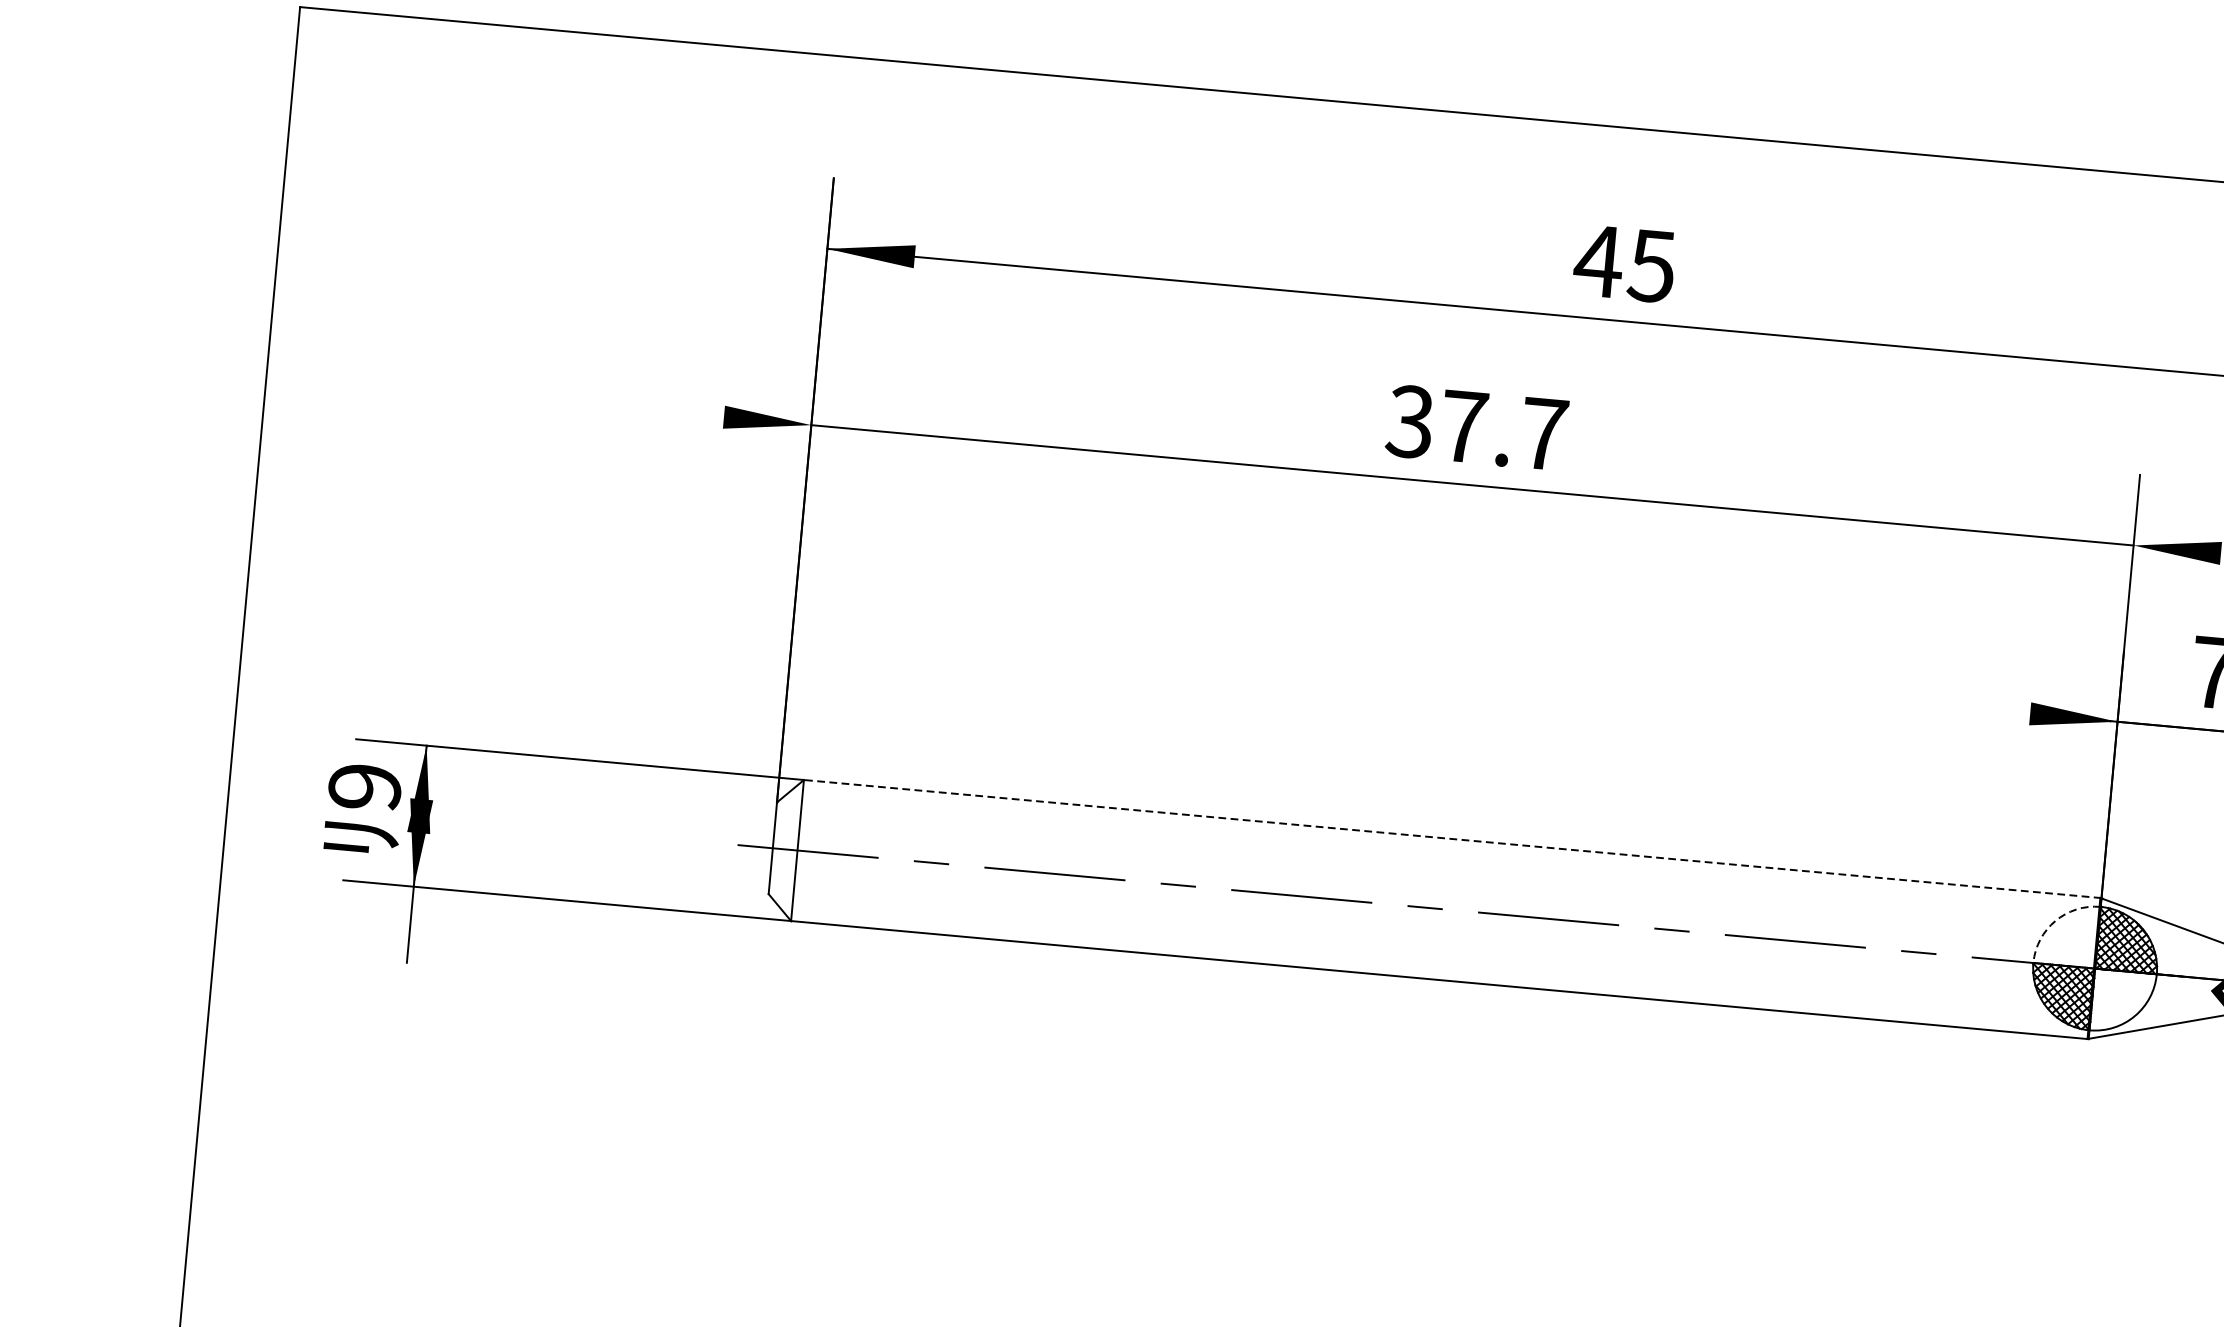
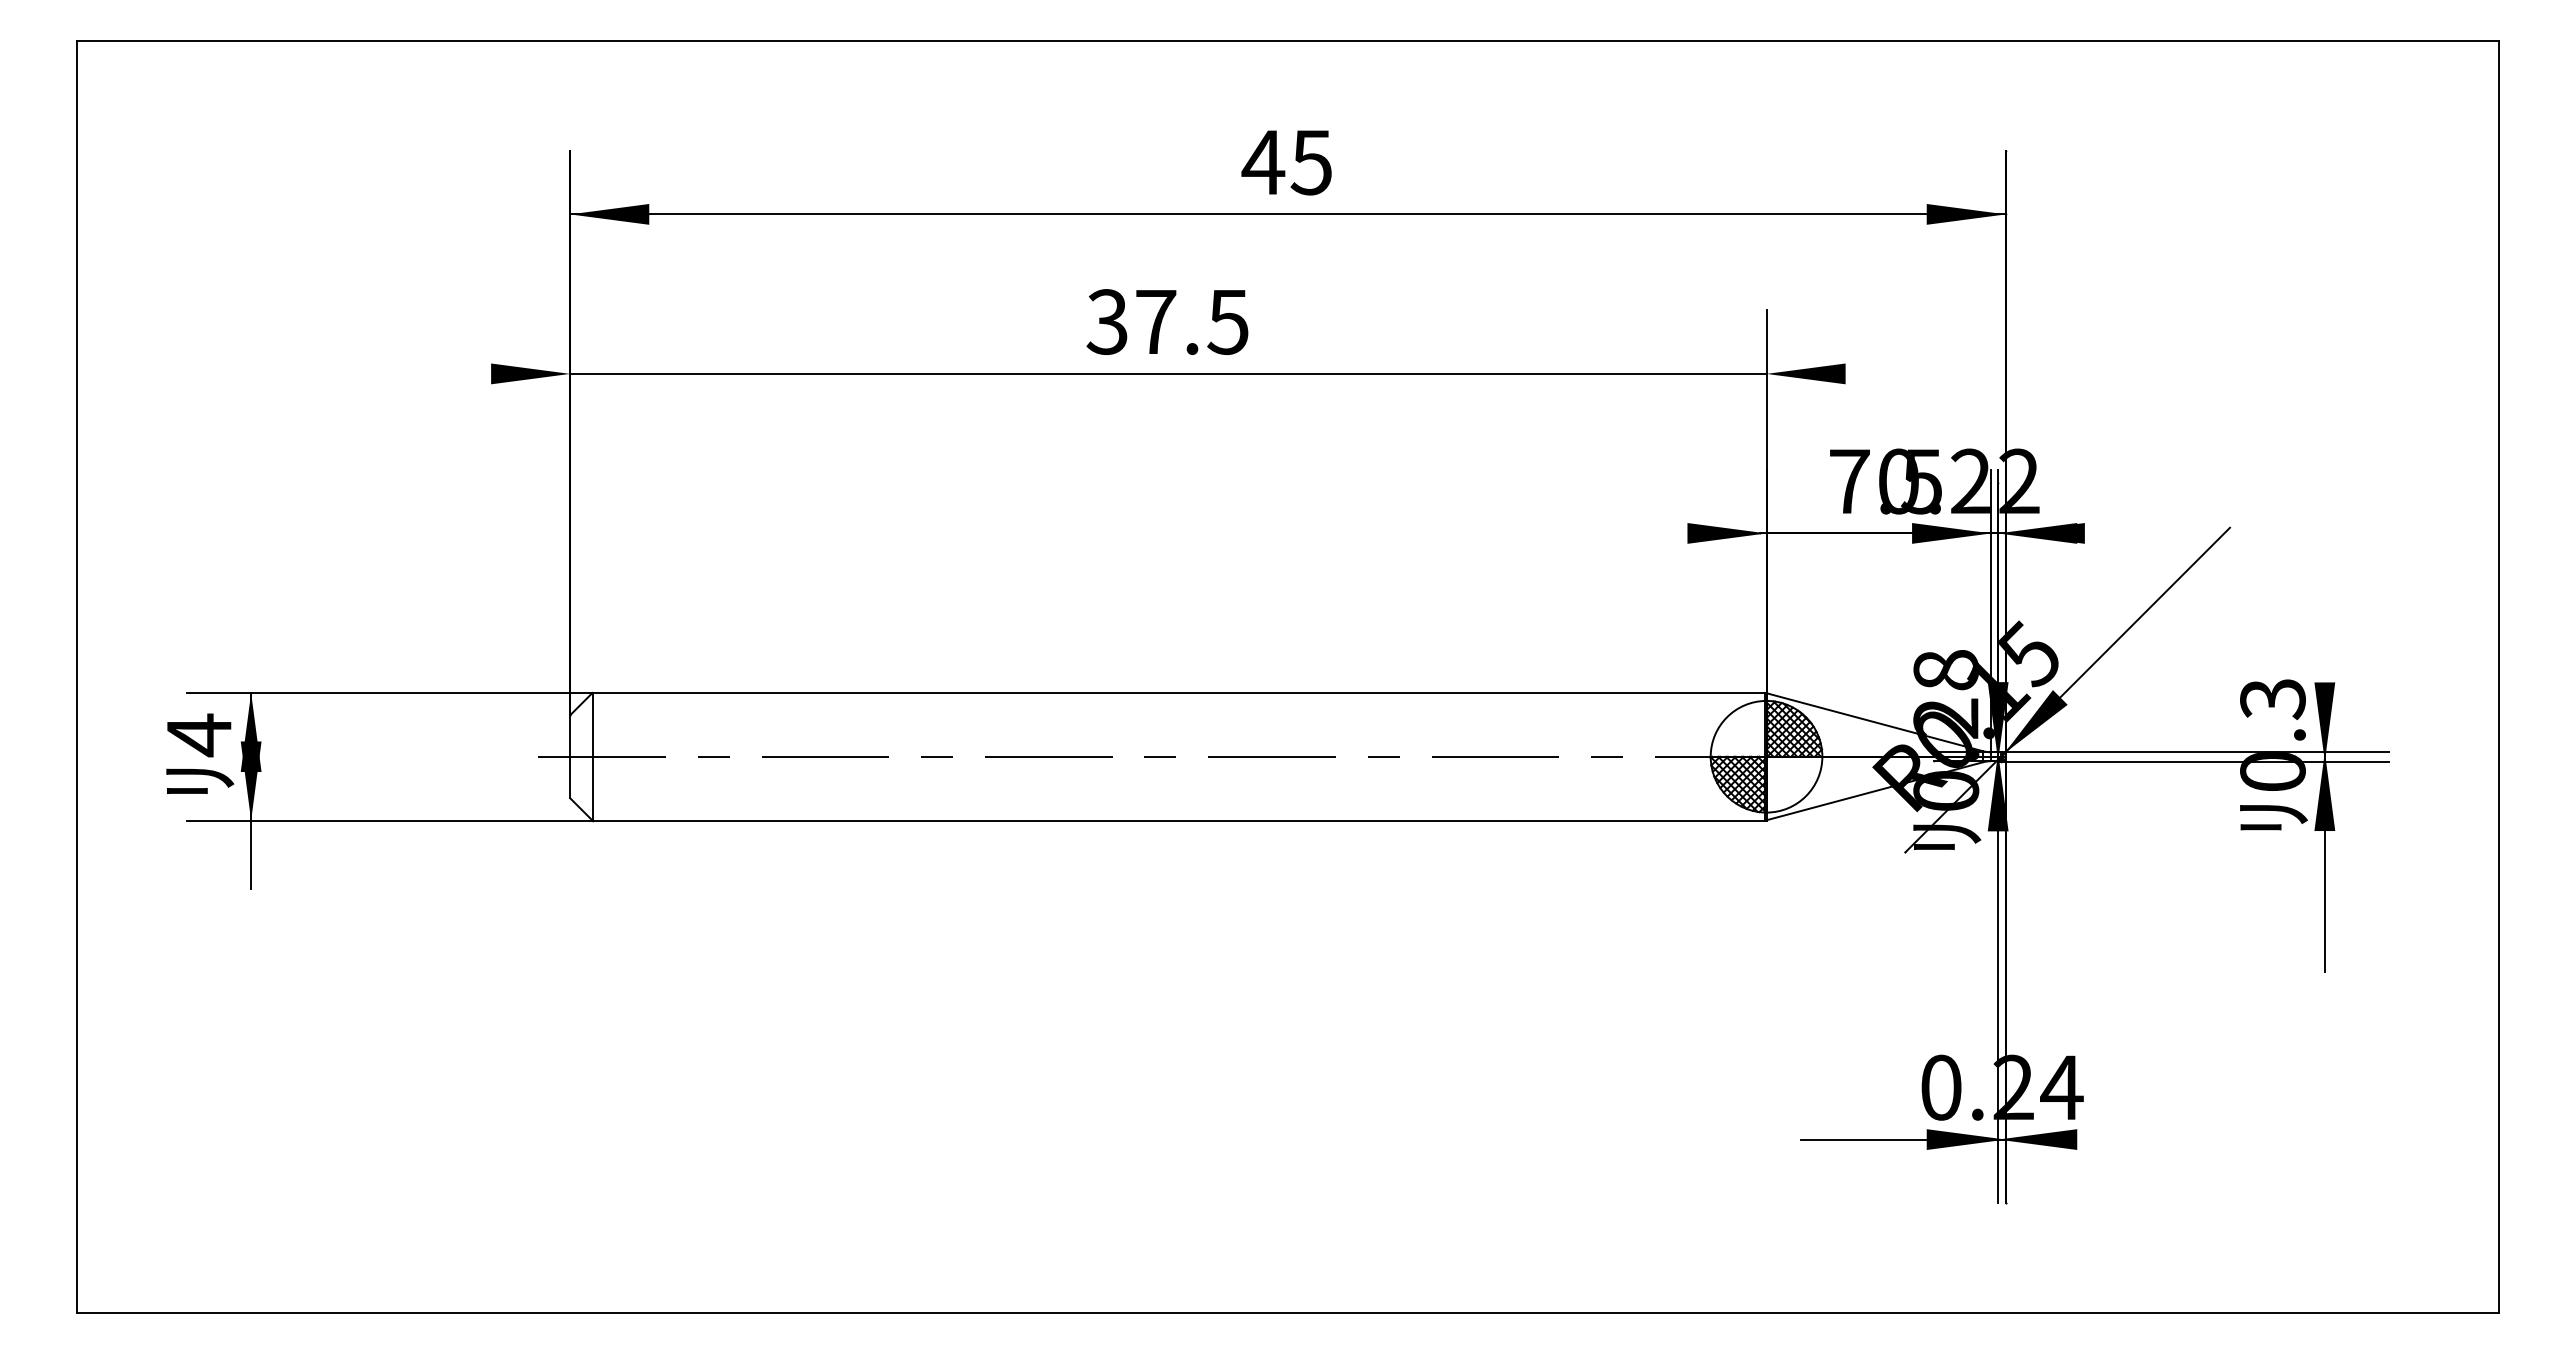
text: (1543, 434) -> (1227, 322), 37.7 -> 37.5
text: (365, 787) -> (199, 735), 9 -> 4
line: (1452, 838) -> (1179, 692), dashed -> solid
arc: (2055, 921) -> (1727, 717), dashed -> solid

